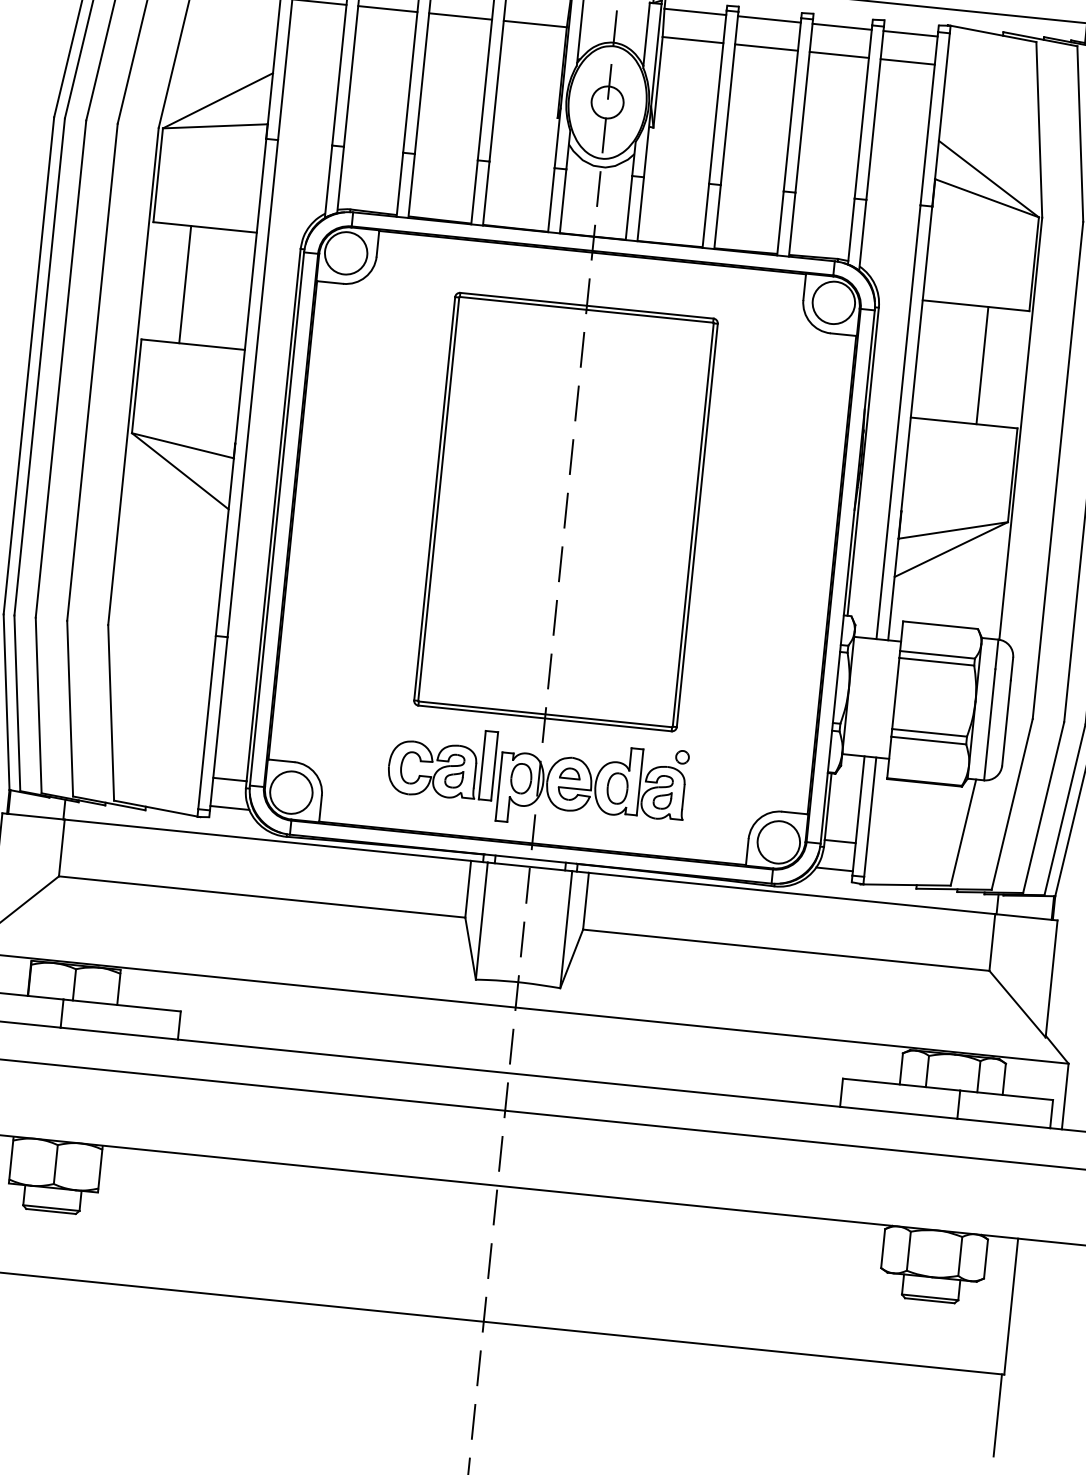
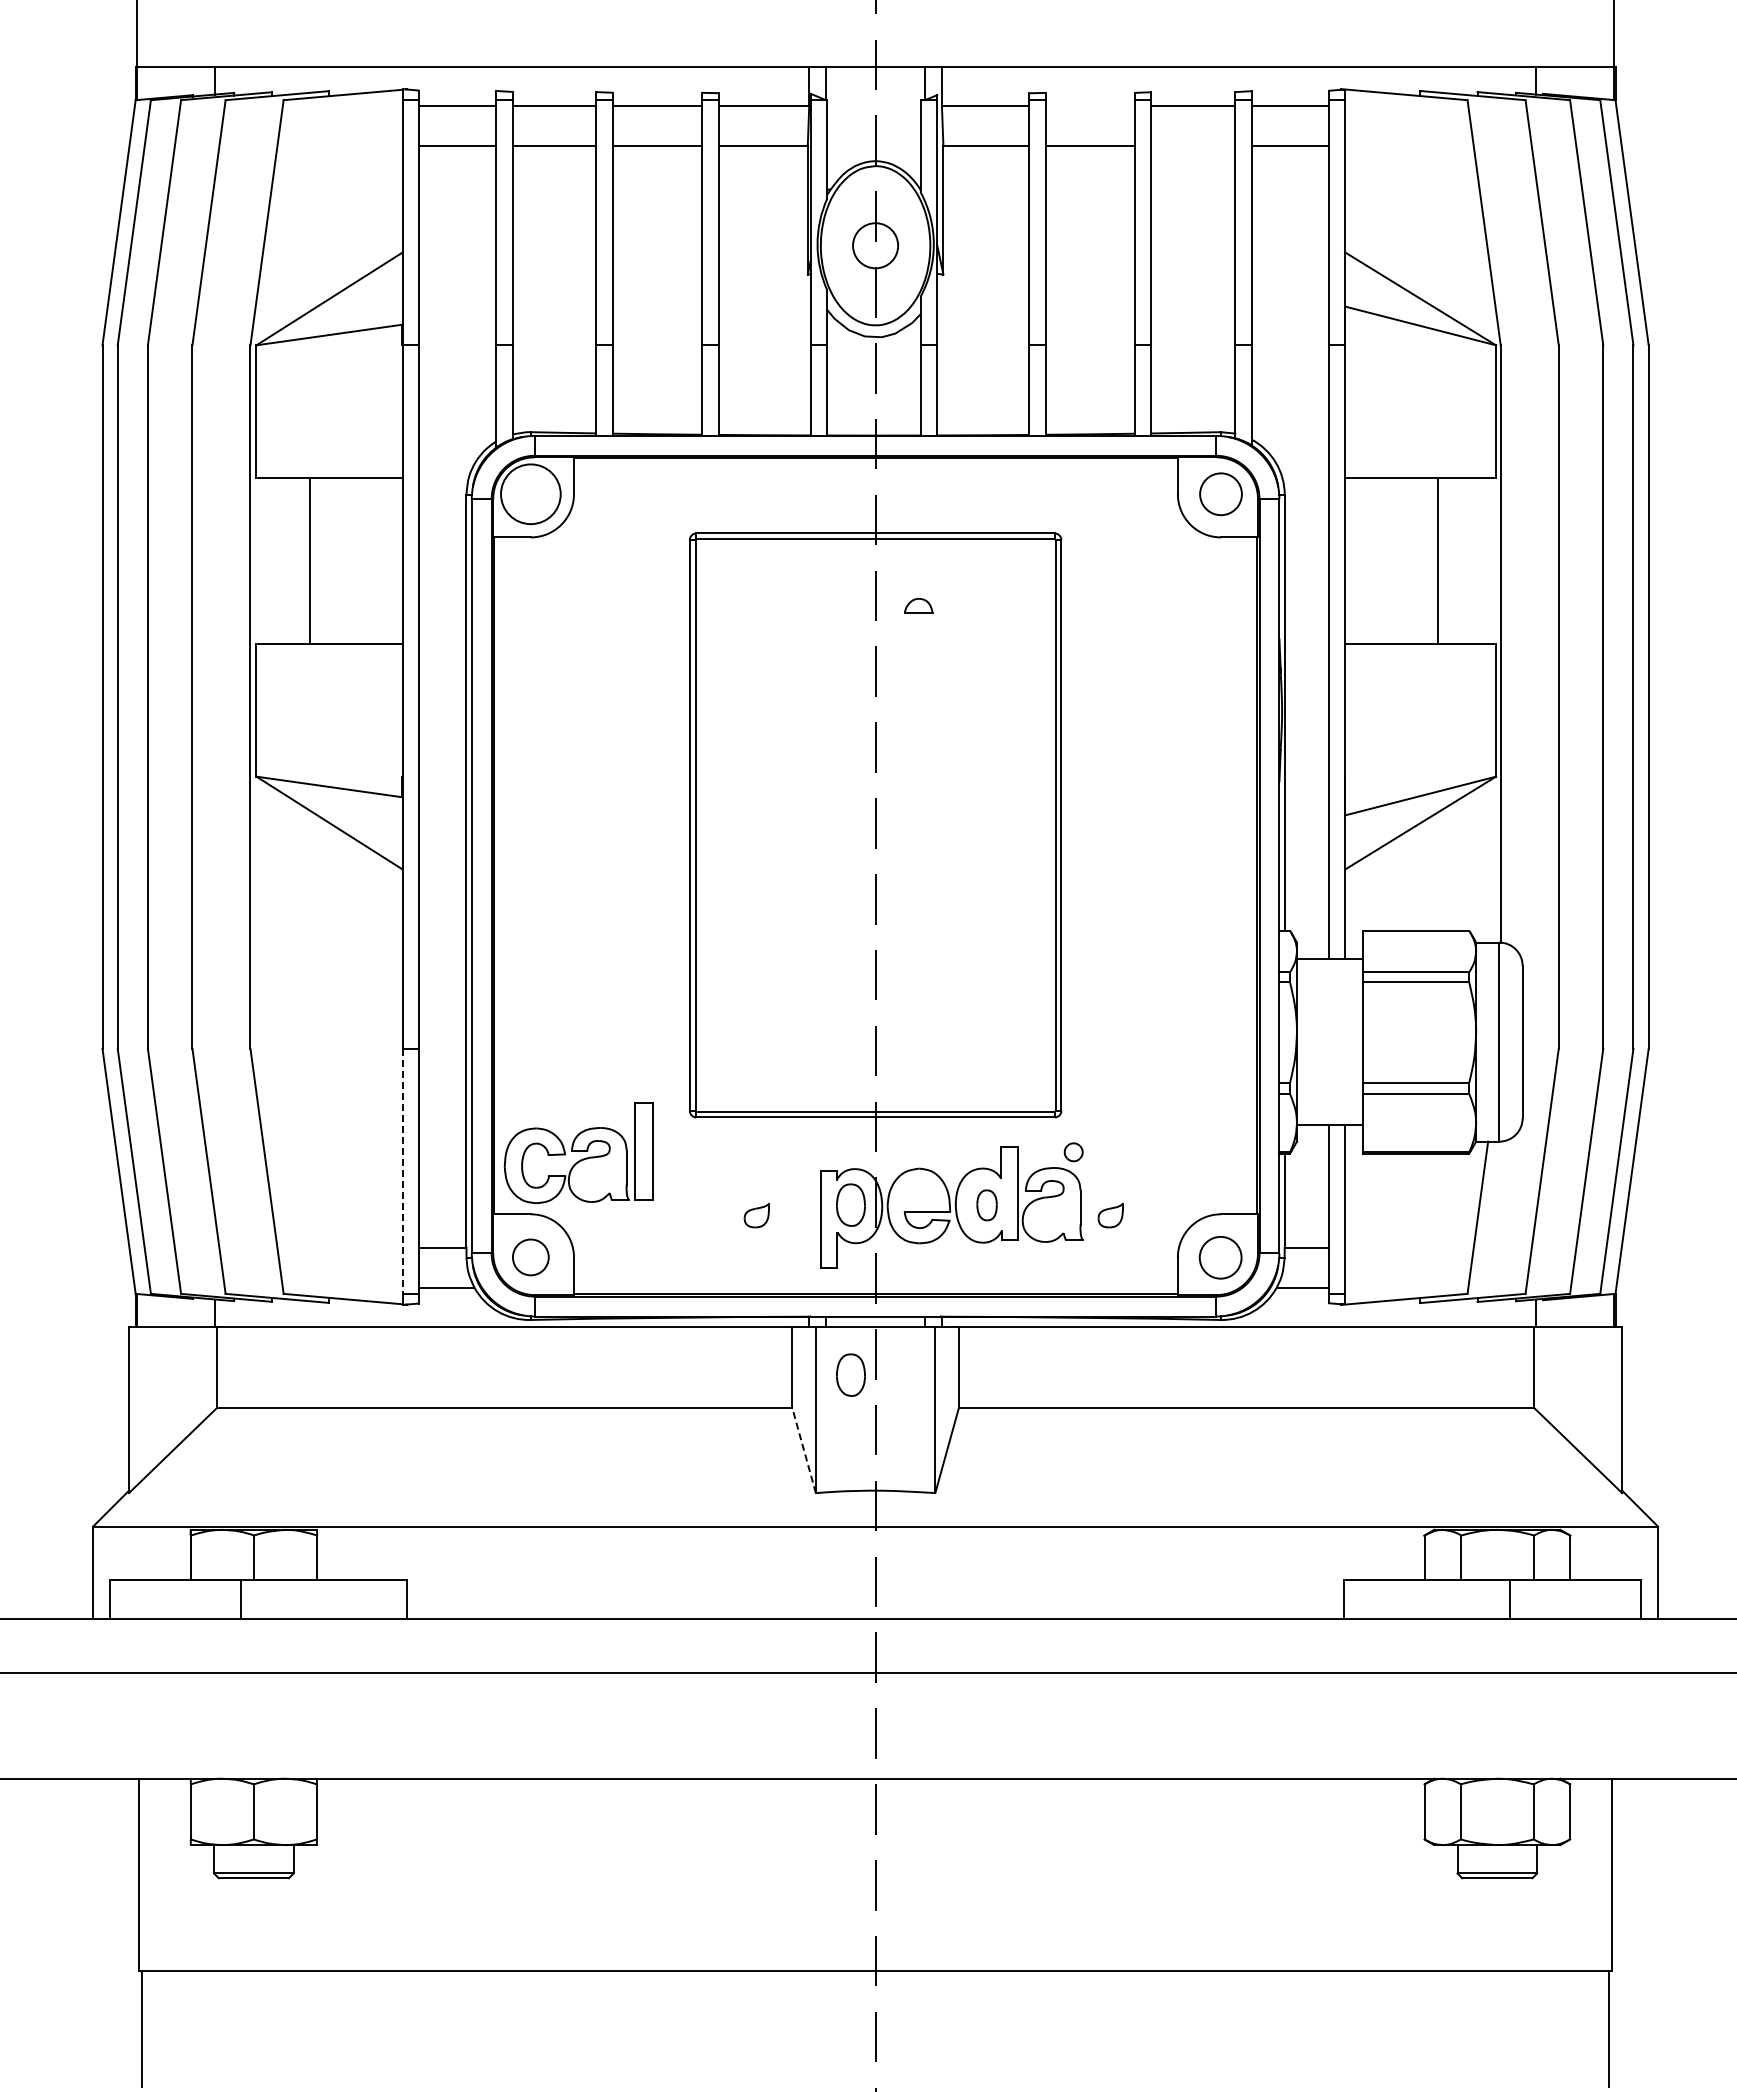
line: (768, 19) -> (1089, 106), removed
line: (839, 55) -> (1193, 146), removed
circle: (833, 303) -> (1220, 494), size x0.7
line: (206, 722) -> (402, 1171), solid -> dashed
part: (442, 762) -> (578, 1153), moved
part: (570, 773) -> (918, 605), moved
part: (617, 788) -> (986, 1205), size x0.7
circle: (291, 792) -> (530, 1257), size x0.6
part: (662, 800) -> (1110, 1215), moved
circle: (778, 842) -> (1220, 1257), size x0.7
part: (508, 898) -> (850, 1374), added
line: (470, 947) -> (803, 1449), solid -> dashed

